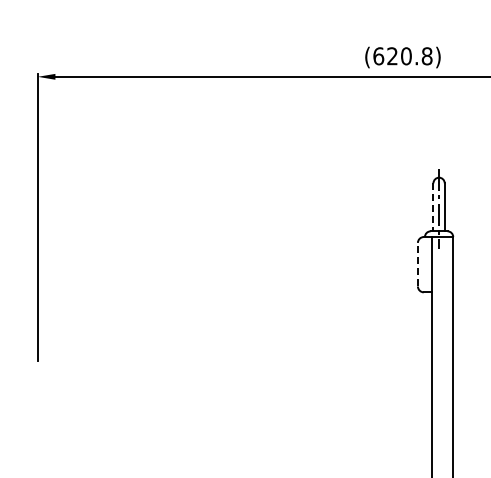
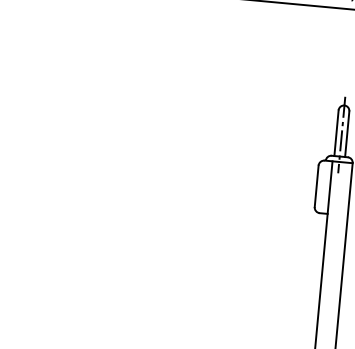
line: (433, 207) -> (336, 133), dashed -> solid
line: (417, 264) -> (316, 186), dashed -> solid

